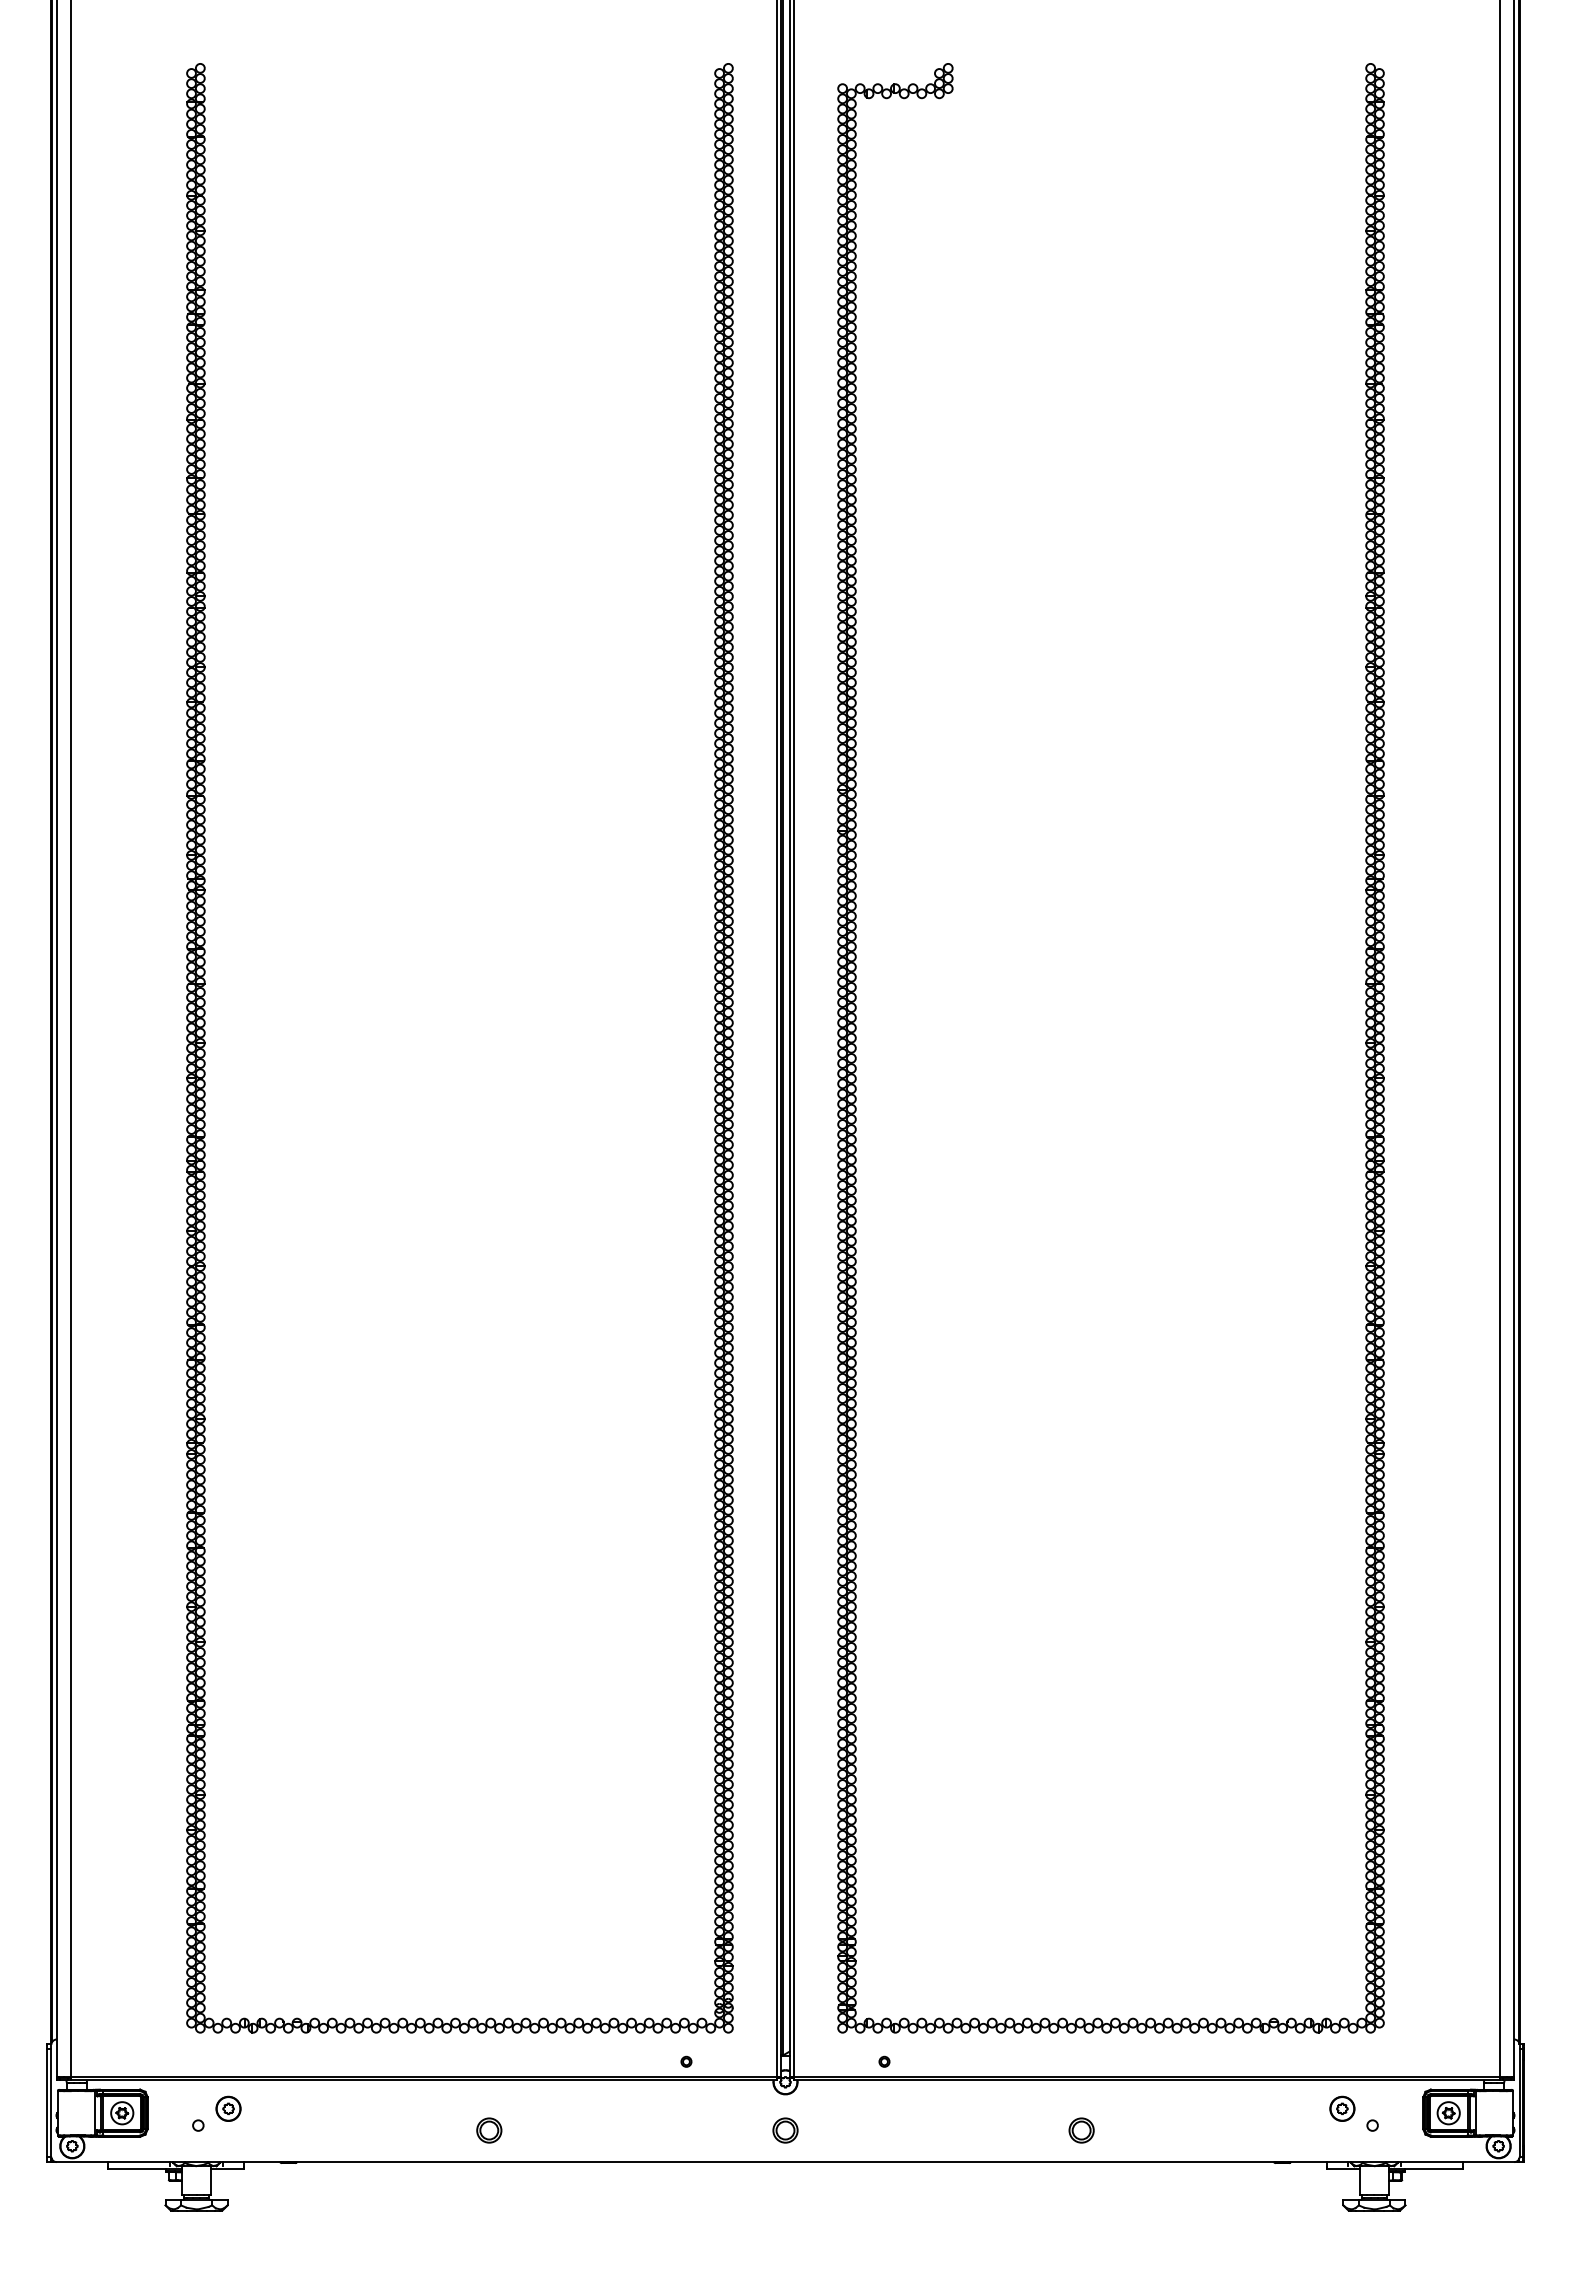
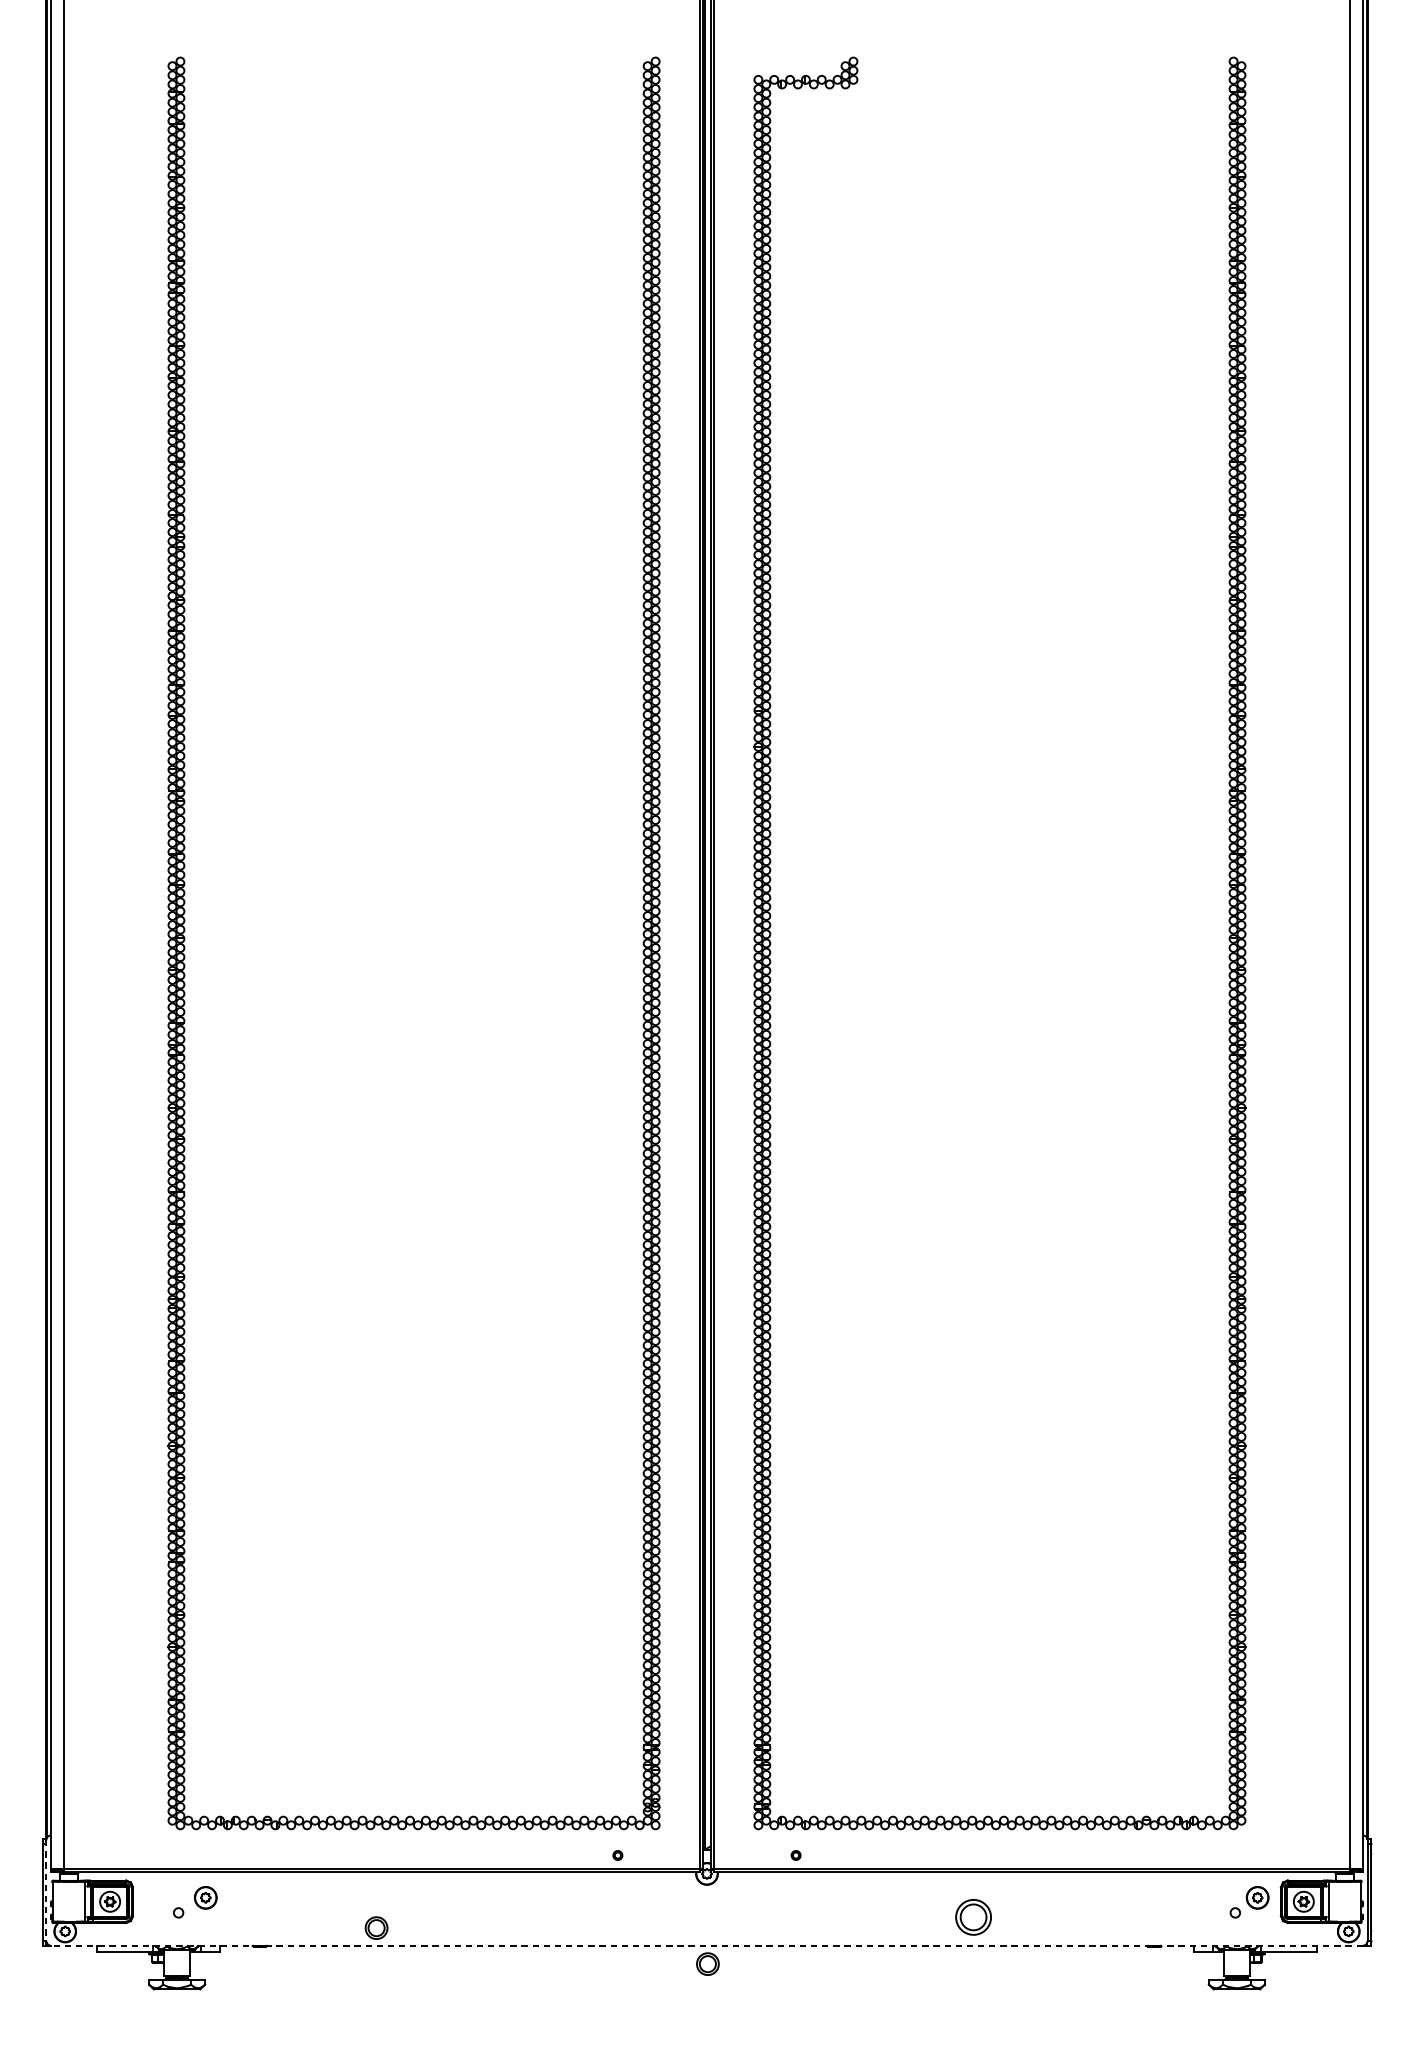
line: (51, 2101) -> (46, 1891), solid -> dashed
part: (1342, 2108) -> (1257, 1897), moved
part: (489, 2130) -> (376, 1928), moved
part: (785, 2130) -> (707, 1964), moved
part: (1081, 2130) -> (973, 1917), size x1.6
line: (785, 2162) -> (707, 1946), solid -> dashed

